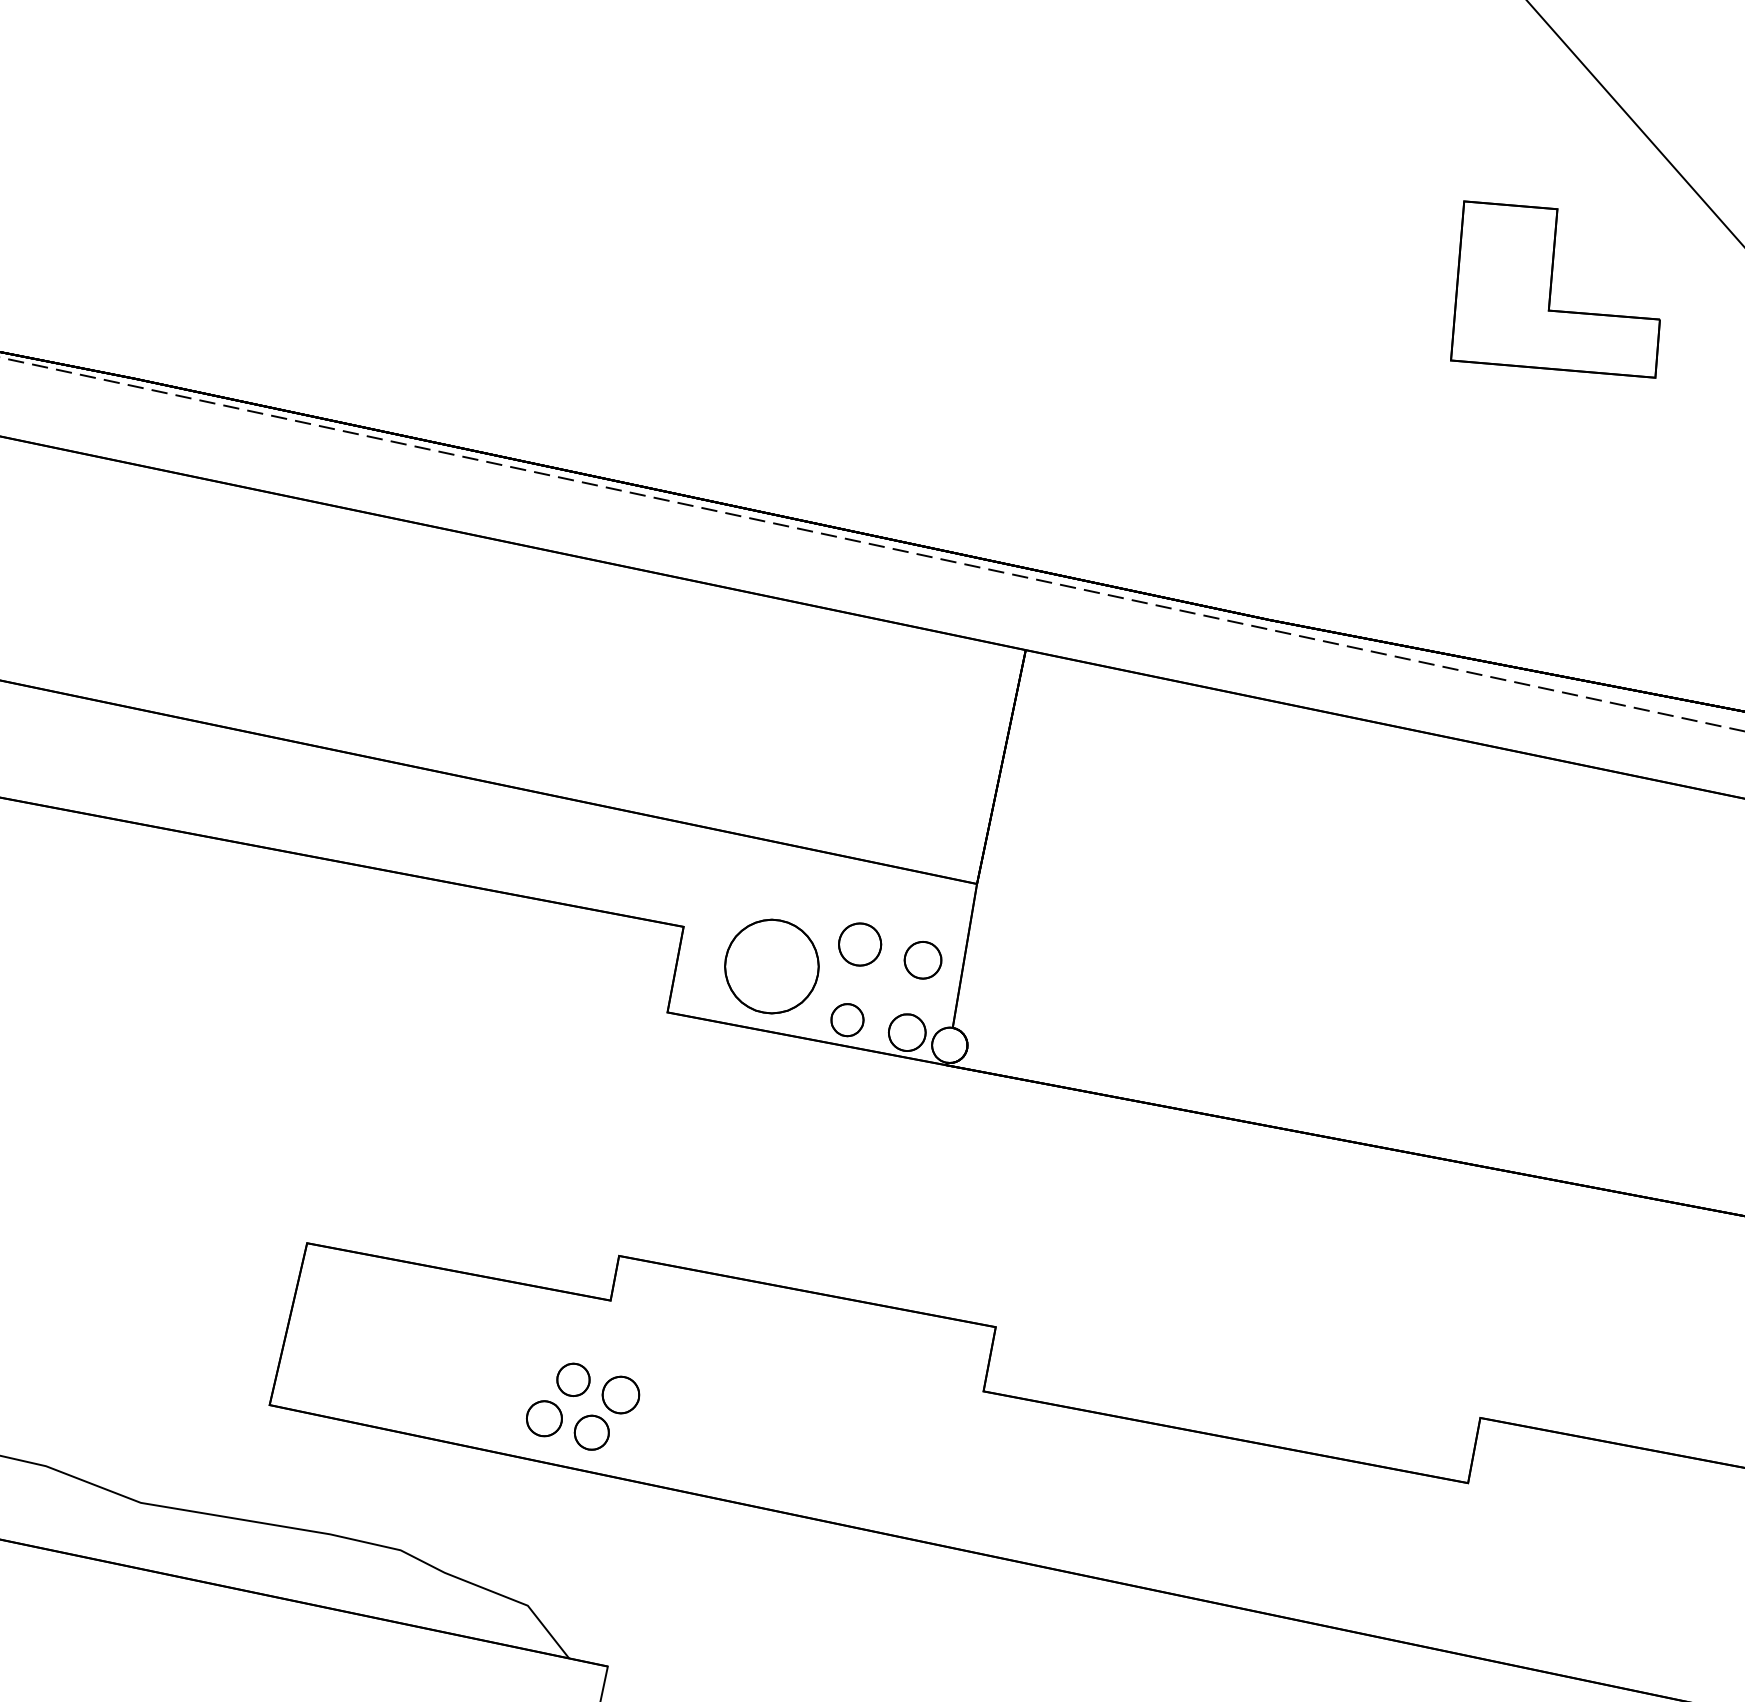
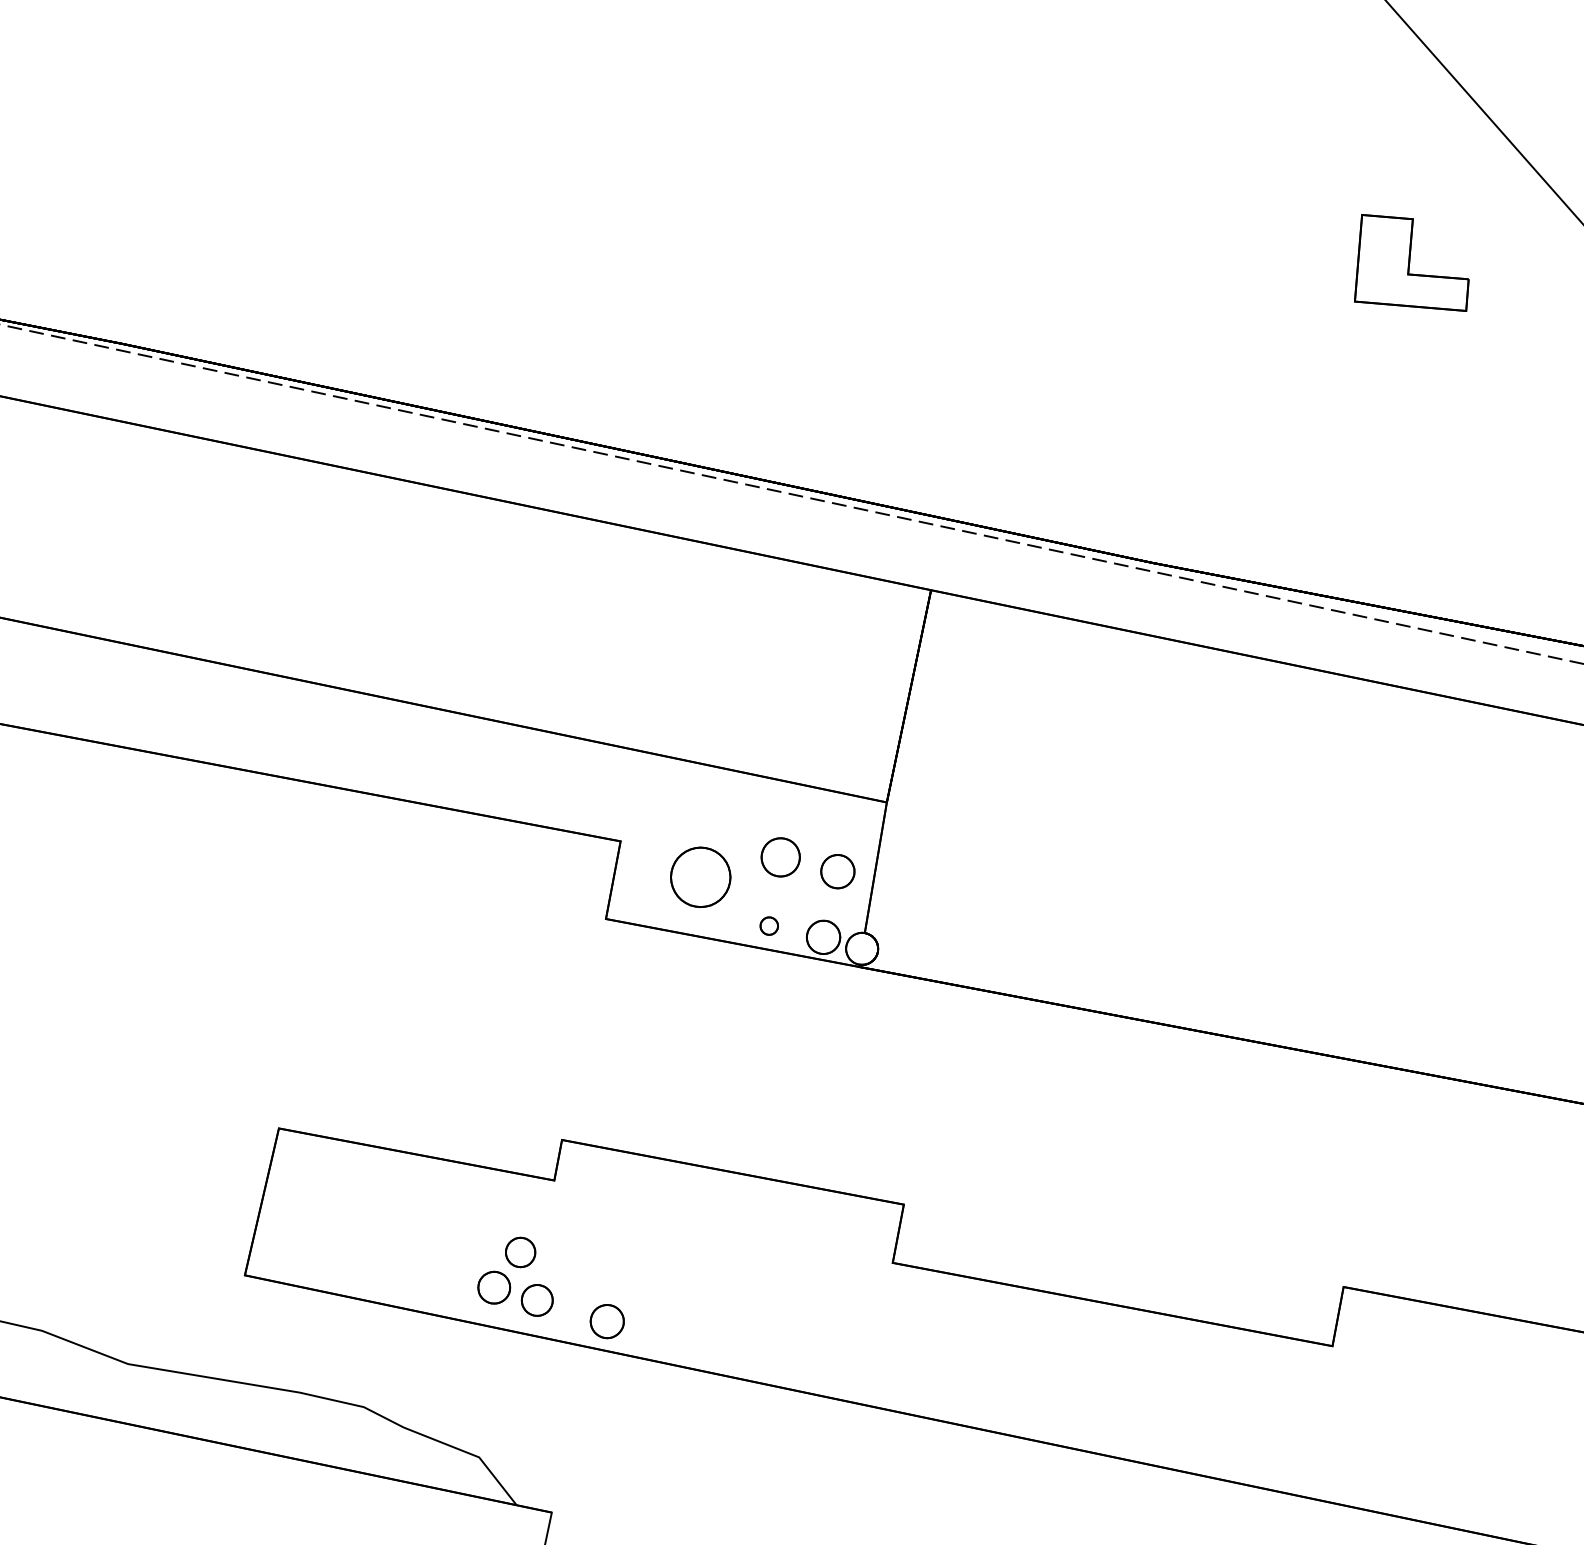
part: (1555, 289) -> (1411, 262), size x0.6
part: (771, 966) -> (700, 877), size x0.7
part: (847, 1020) -> (769, 926), size x0.6
part: (620, 1394) -> (606, 1321), moved

